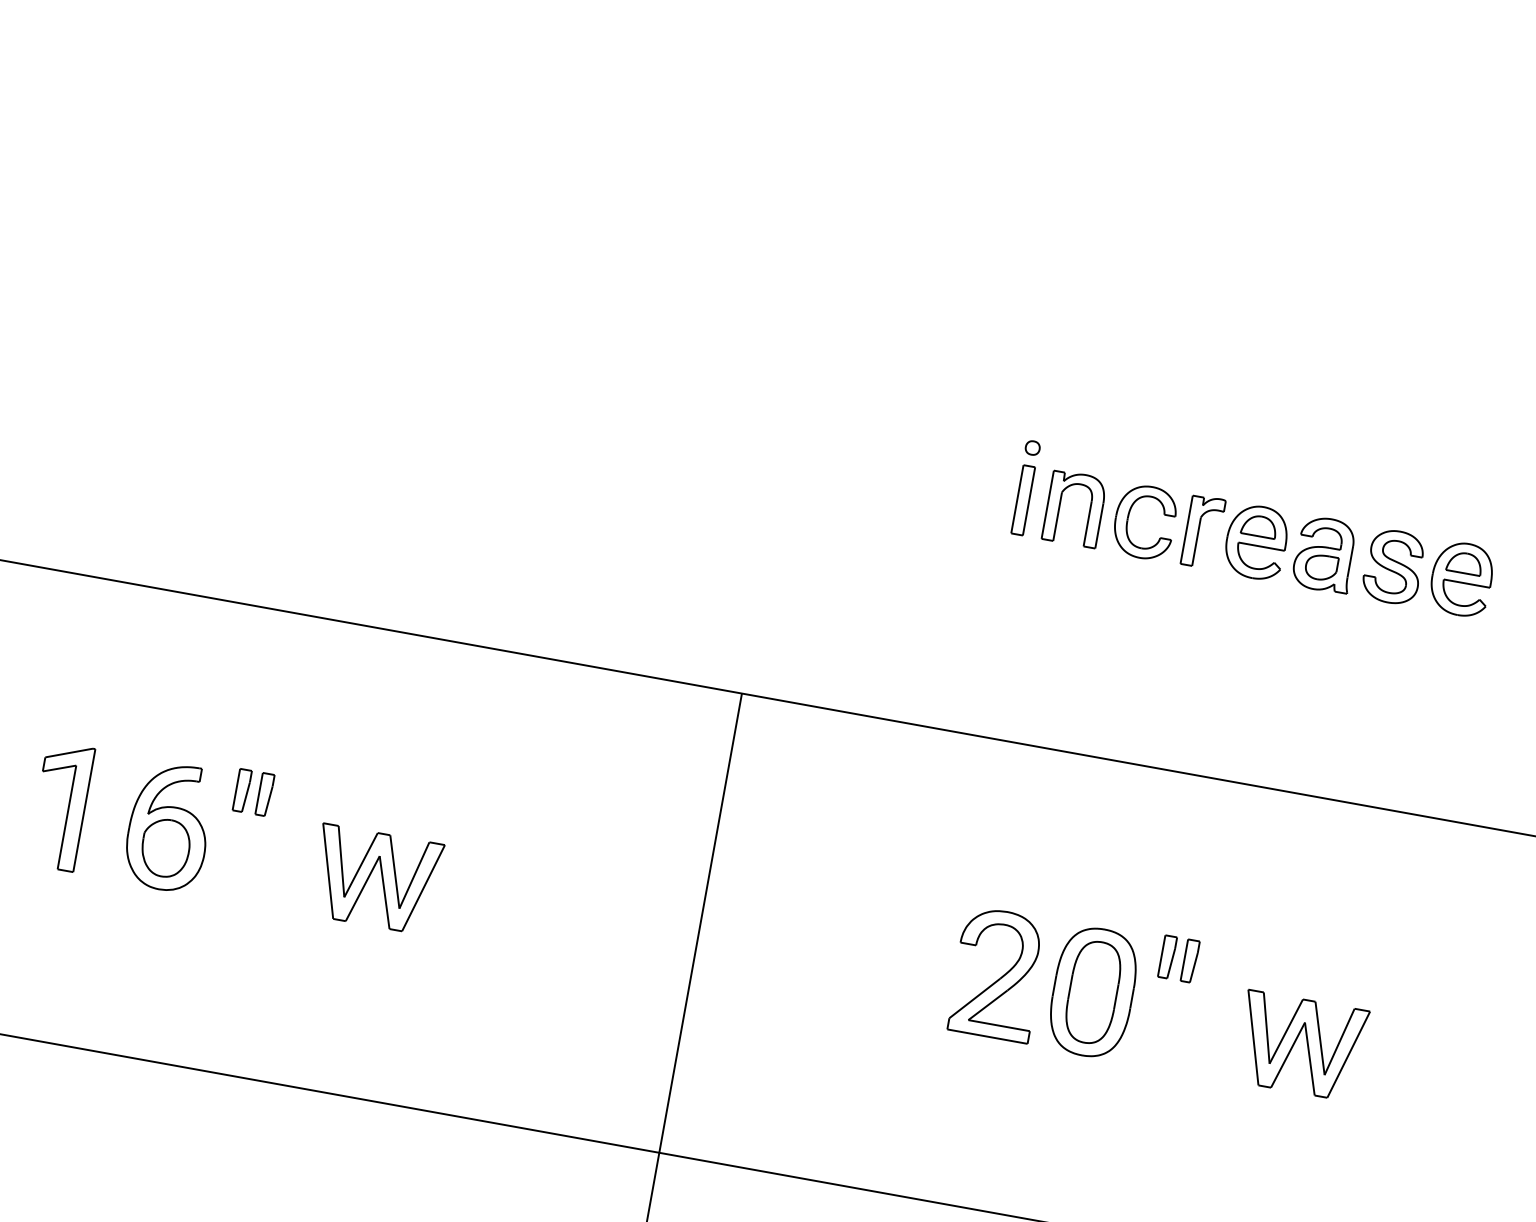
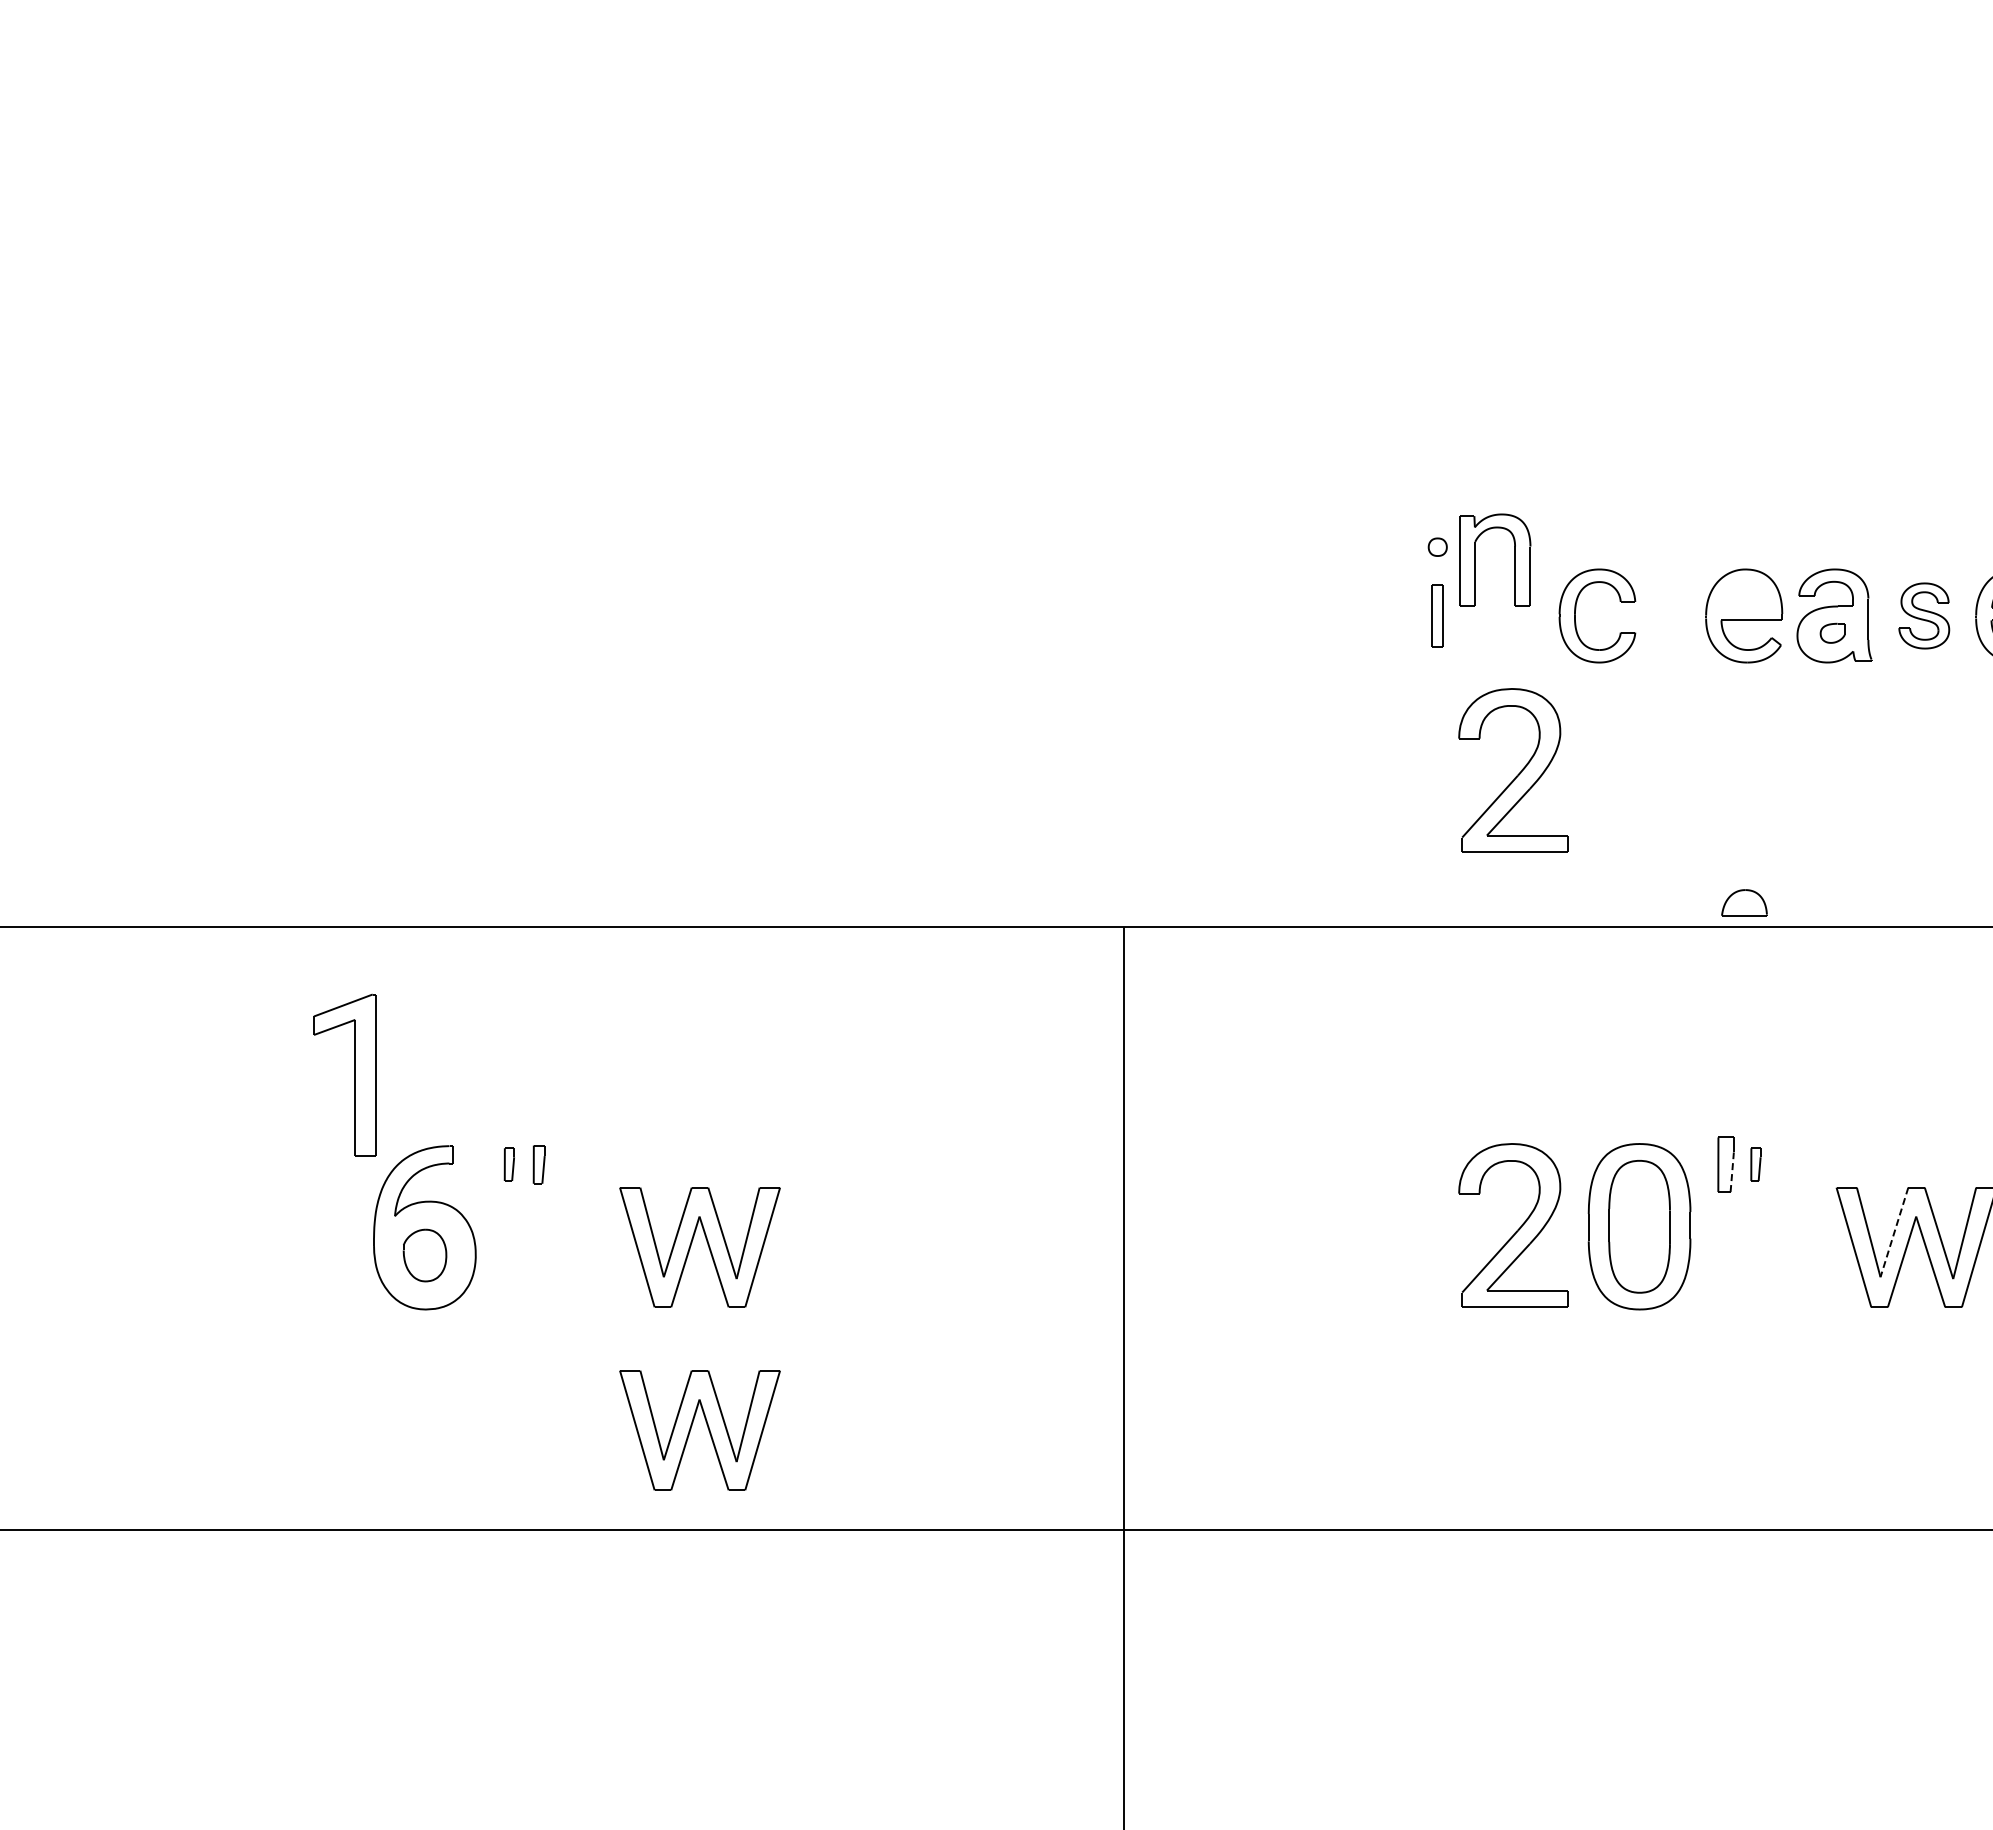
part: (1023, 499) -> (1437, 615), size x0.7
part: (1089, 511) -> (1514, 559), moved
part: (1259, 525) -> (1744, 902), moved
part: (1203, 531) -> (1674, 614), removed
part: (1392, 566) -> (1923, 615), size x0.7
part: (1321, 567) -> (1832, 633), size x0.6
part: (1059, 628) -> (1513, 770), added
part: (242, 790) -> (509, 1164), size x0.6
part: (264, 794) -> (538, 1164), size x0.7
part: (68, 807) -> (354, 1074), moved
part: (165, 848) -> (424, 1255), size x0.7
part: (1189, 960) -> (1755, 1164), size x0.6
line: (1171, 963) -> (1732, 1172), solid -> dashed
part: (345, 1014) -> (692, 1426), added
line: (1286, 1031) -> (1894, 1232), solid -> dashed

